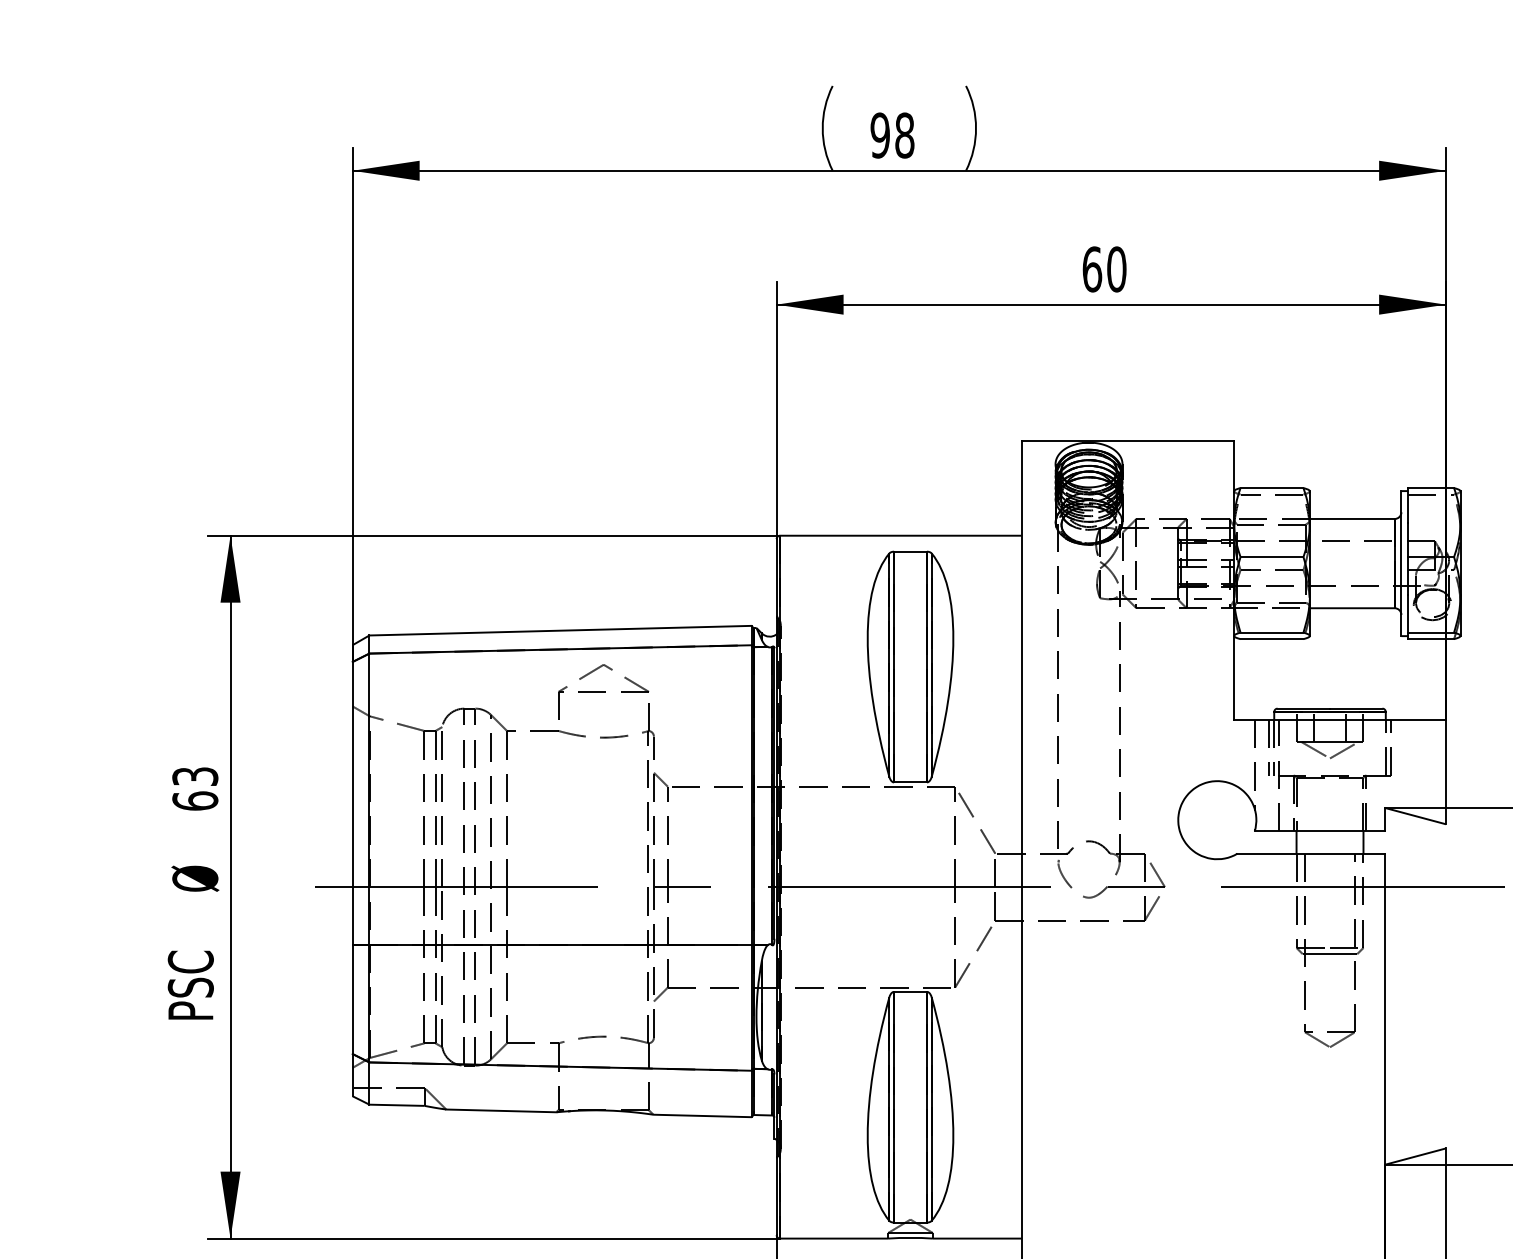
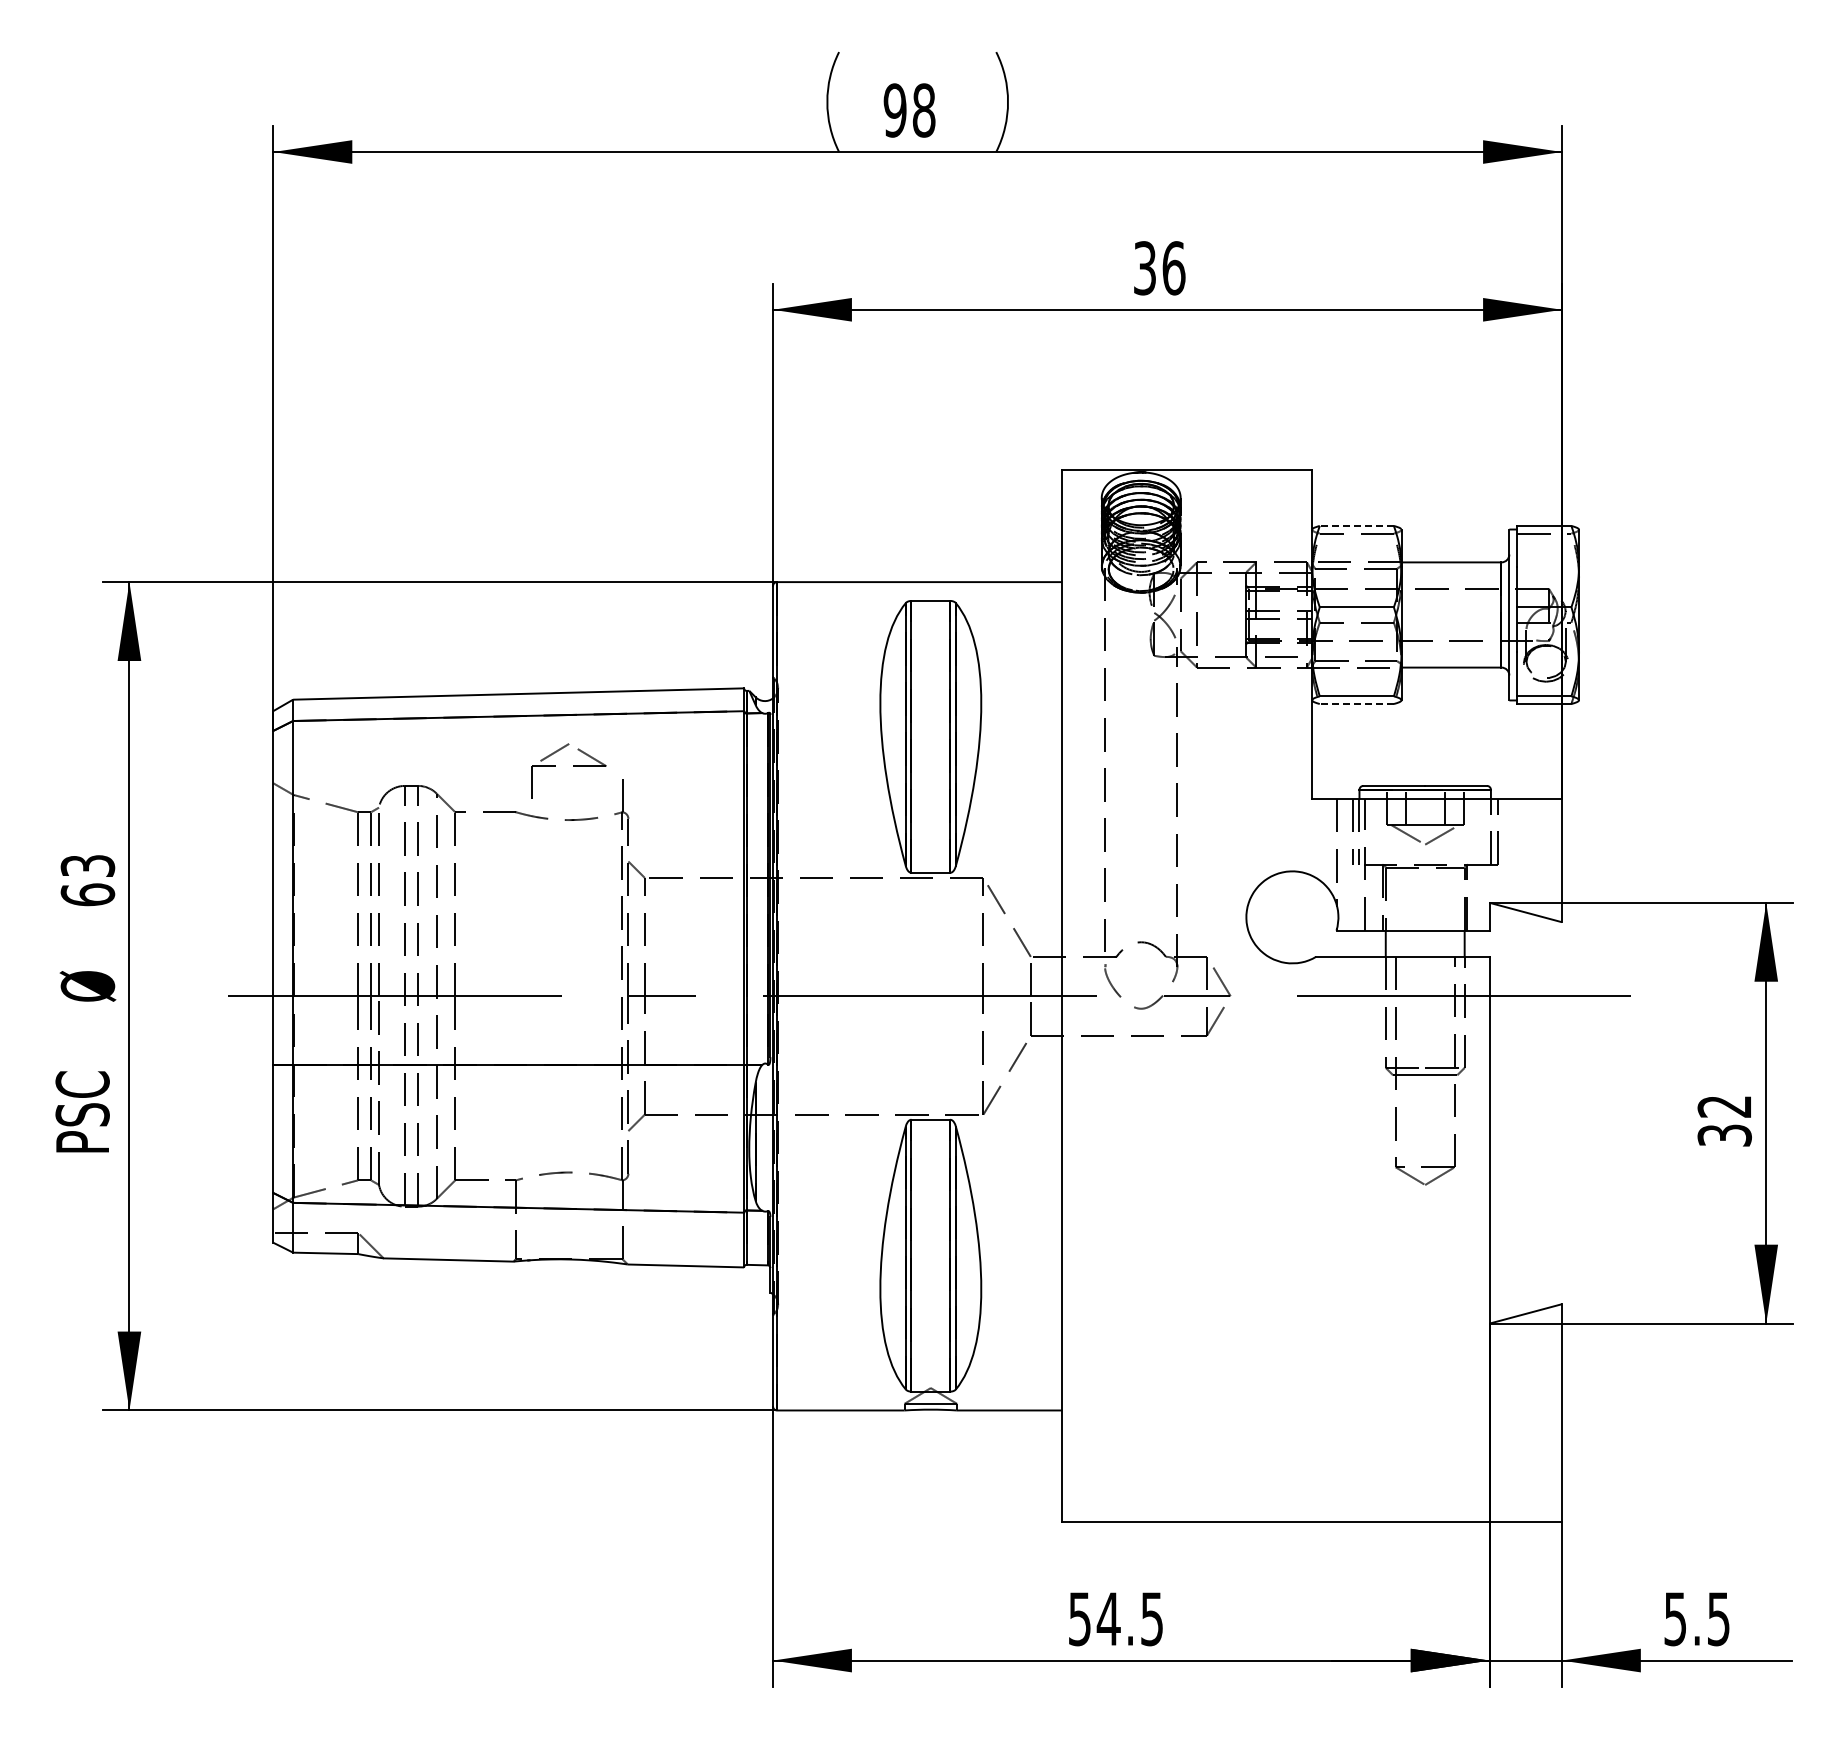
text: (1104, 269) -> (1159, 268), 60 -> 36
line: (1271, 487) -> (1356, 525), solid -> dashed
line: (1271, 639) -> (1356, 704), solid -> dashed
part: (603, 692) -> (568, 766), size x0.7

